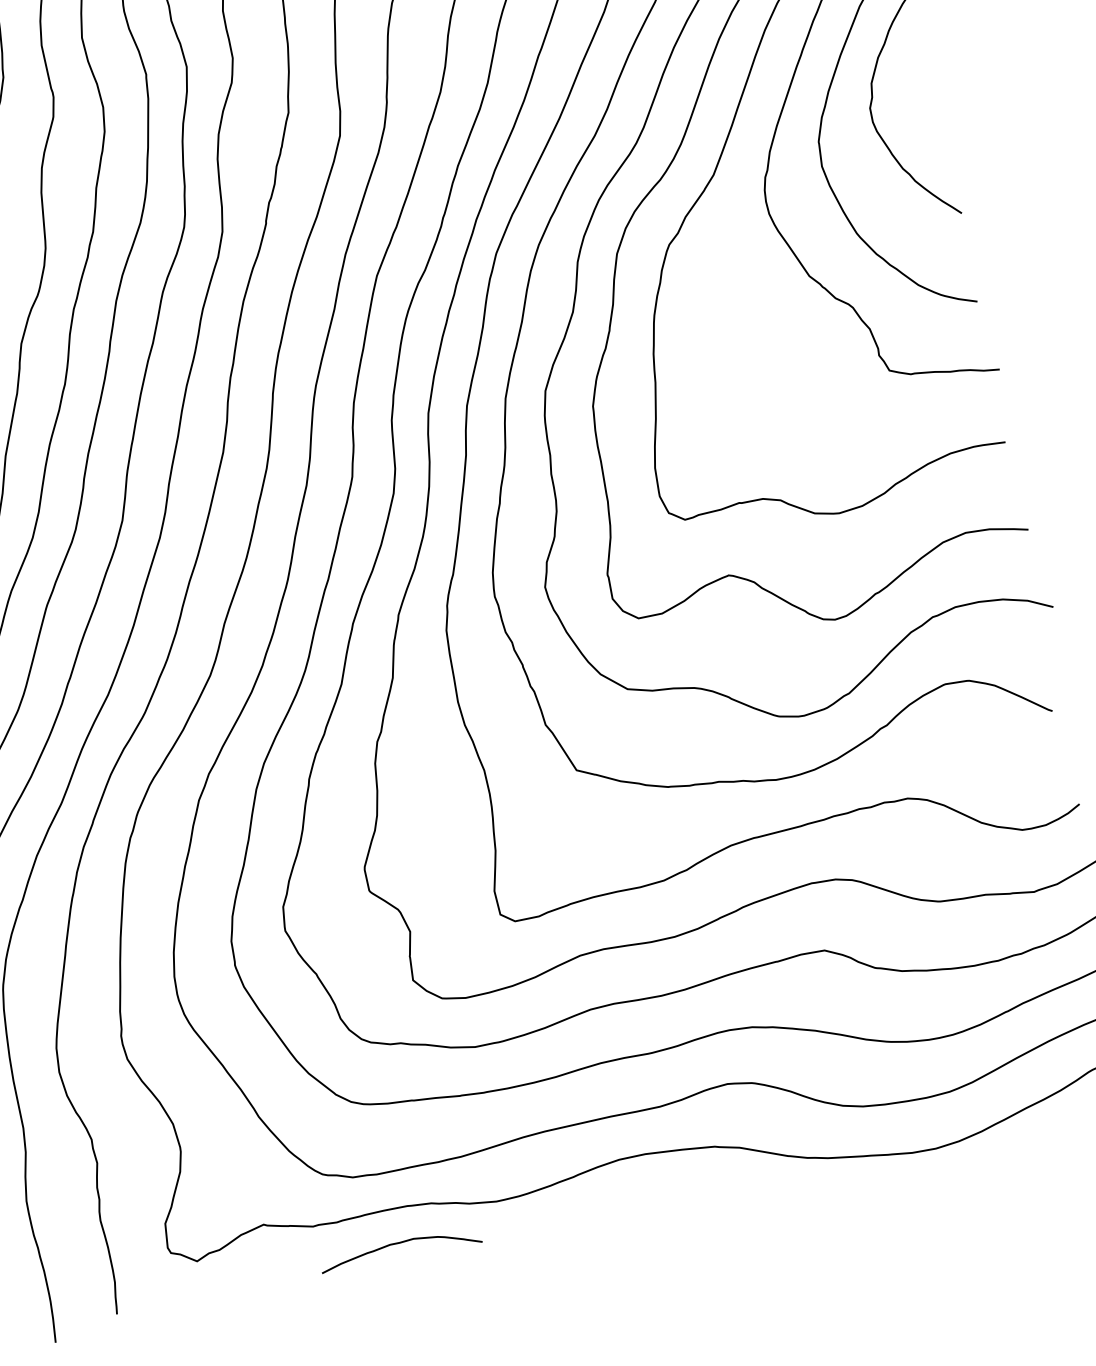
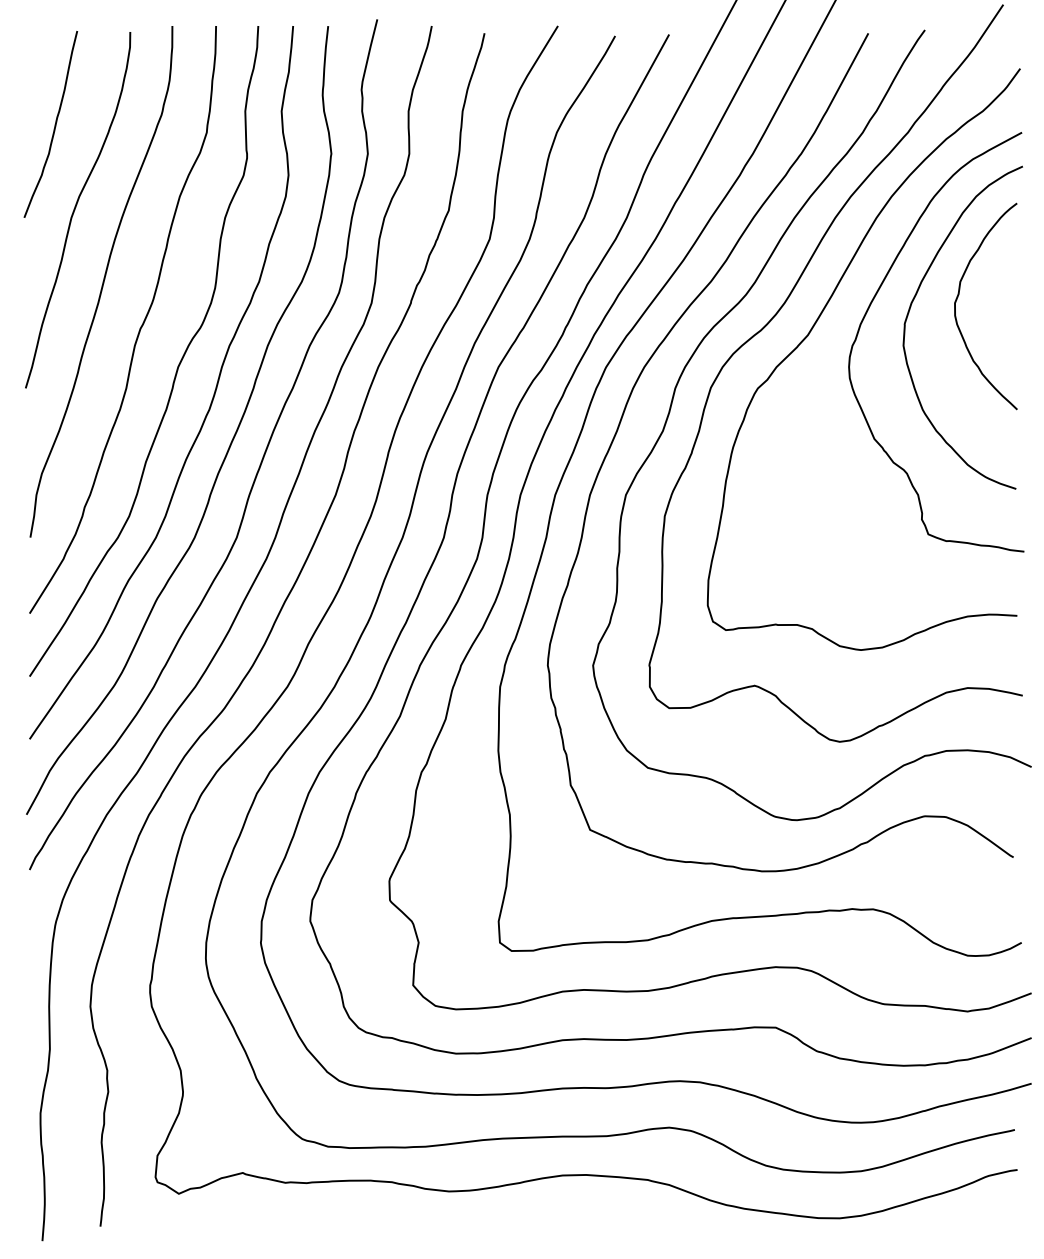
curve: (399, 1244) -> (357, 1212), removed

